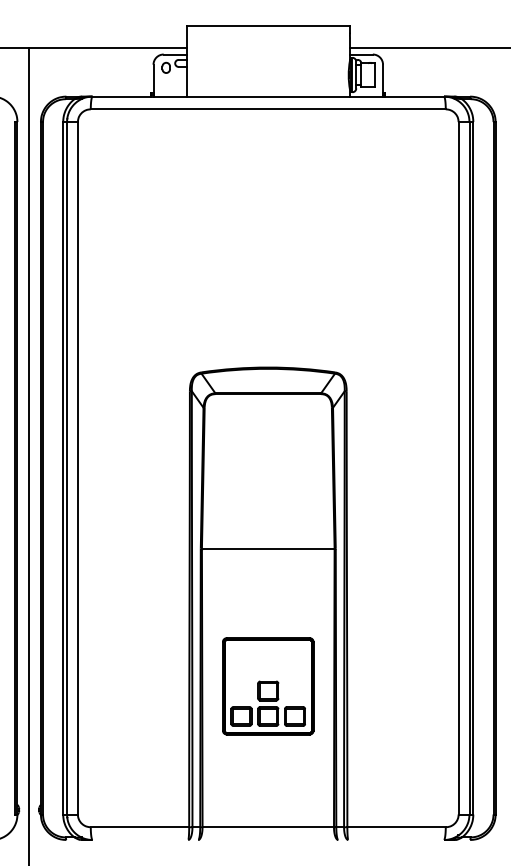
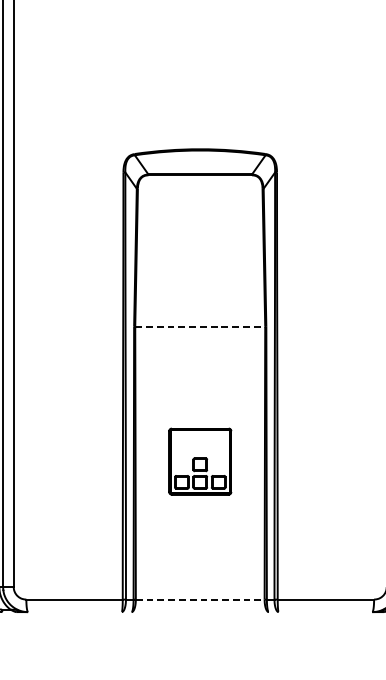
line: (268, 548) -> (200, 326), solid -> dashed
part: (268, 686) -> (200, 461), size x0.7
line: (268, 827) -> (200, 599), solid -> dashed

